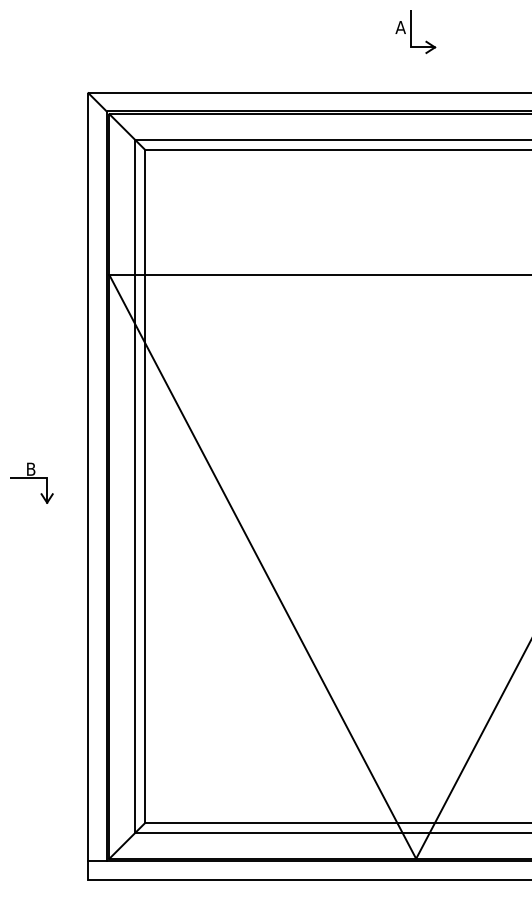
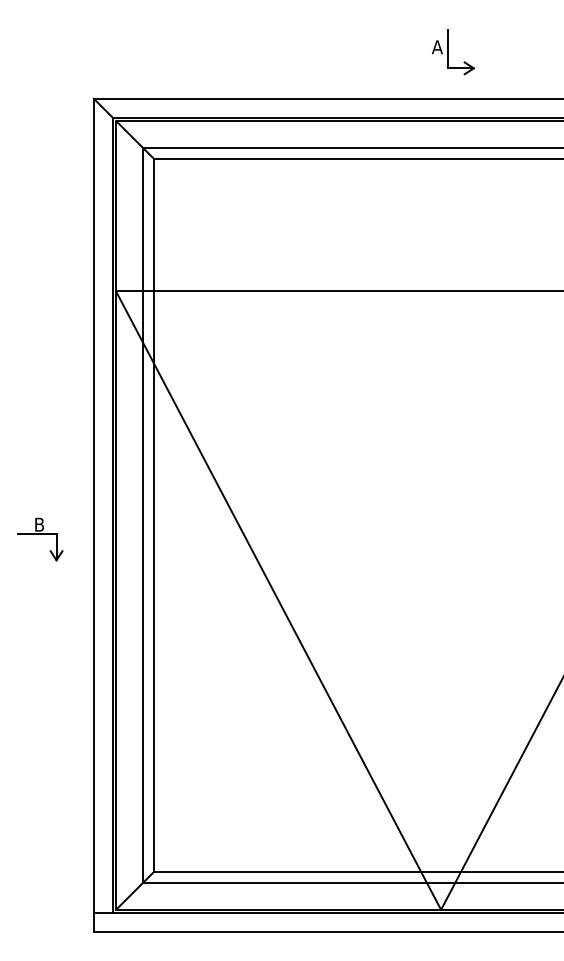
part: (415, 32) -> (453, 52), moved
part: (31, 482) -> (39, 538), moved

